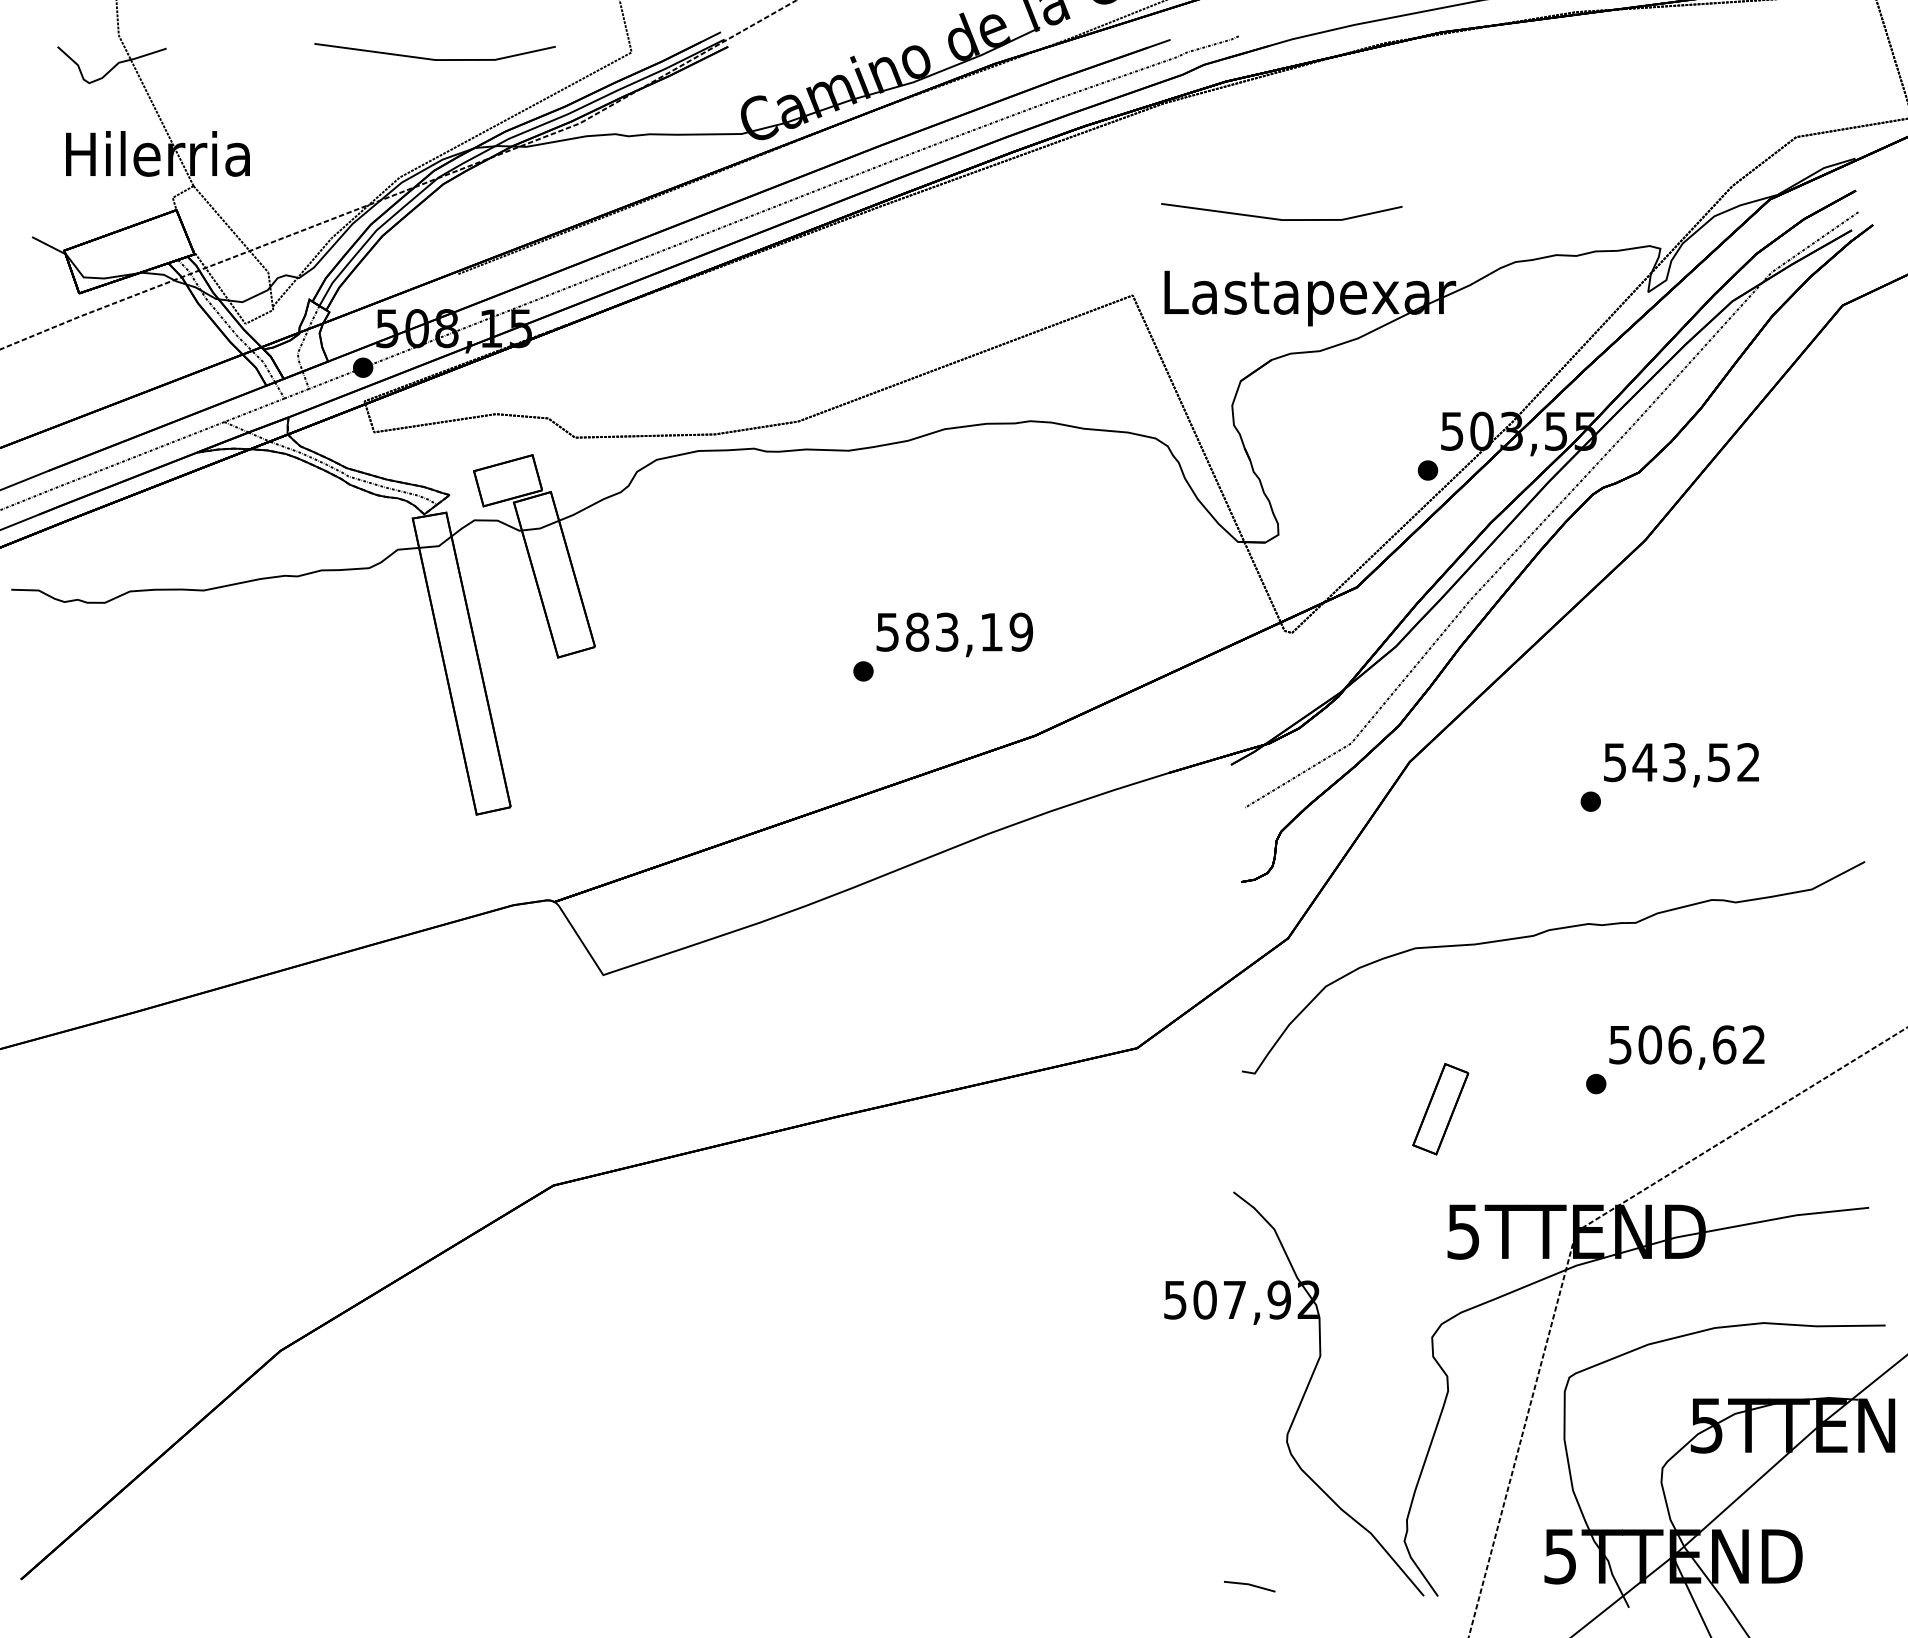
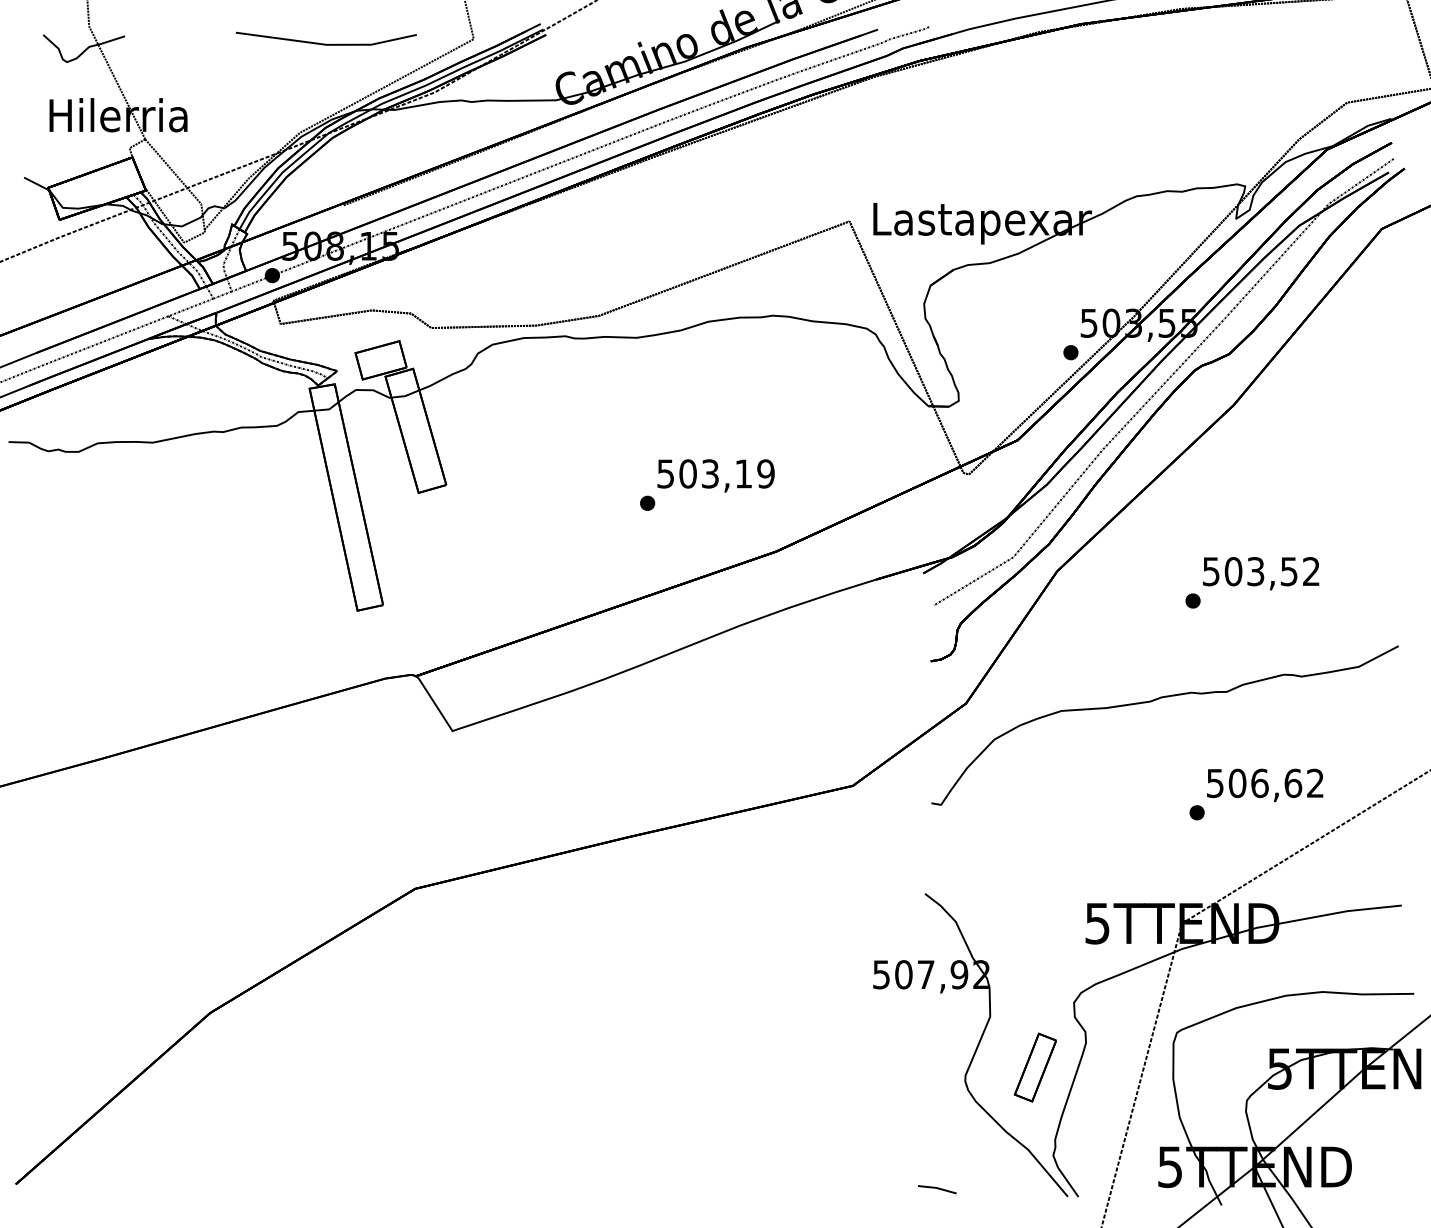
line: (1280, 218) -> (960, 163), removed
text: (916, 632) -> (687, 474), 583,19 -> 503,19
text: (1644, 762) -> (1233, 571), 543,52 -> 503,52
part: (1439, 1109) -> (1034, 1067), moved

